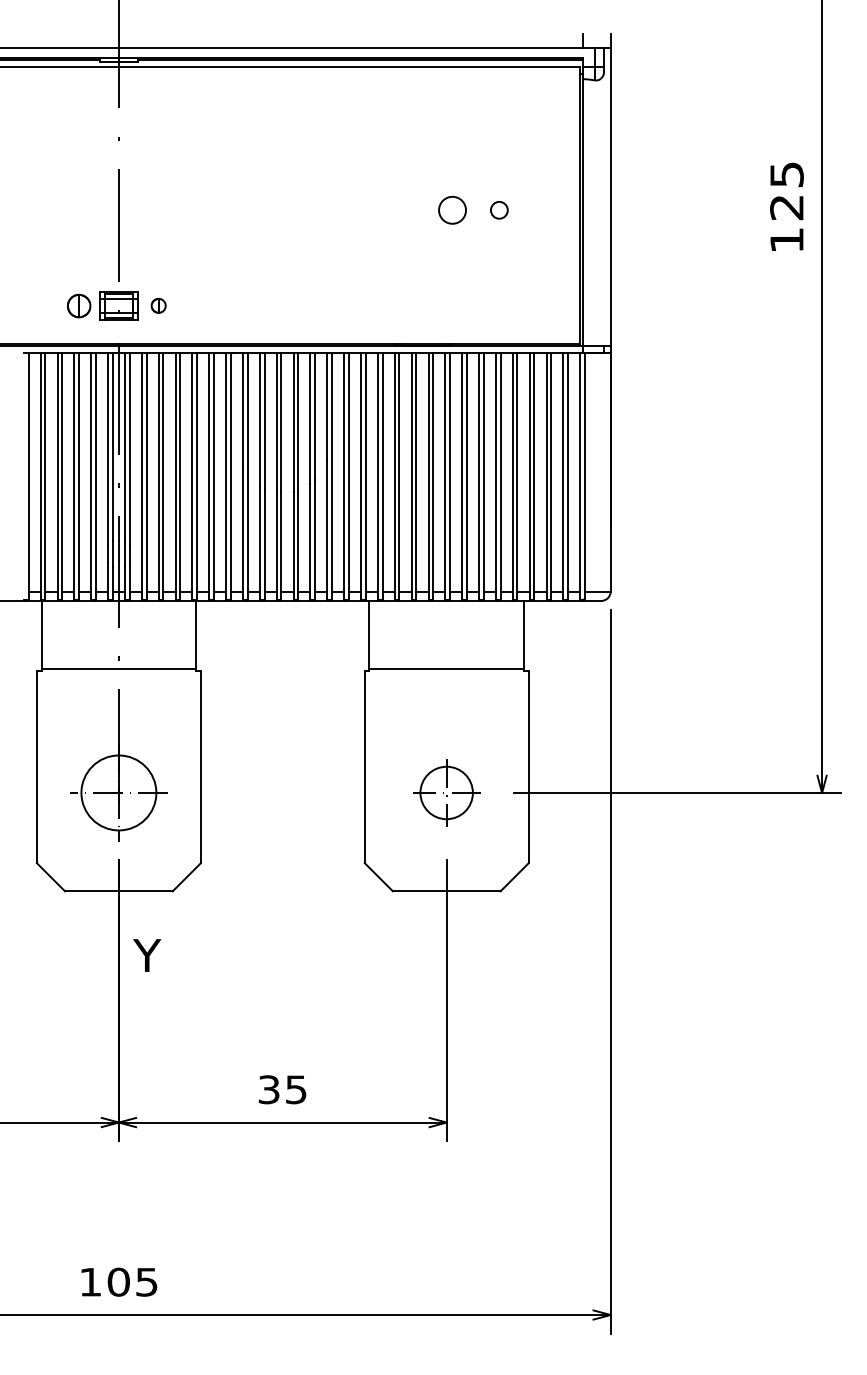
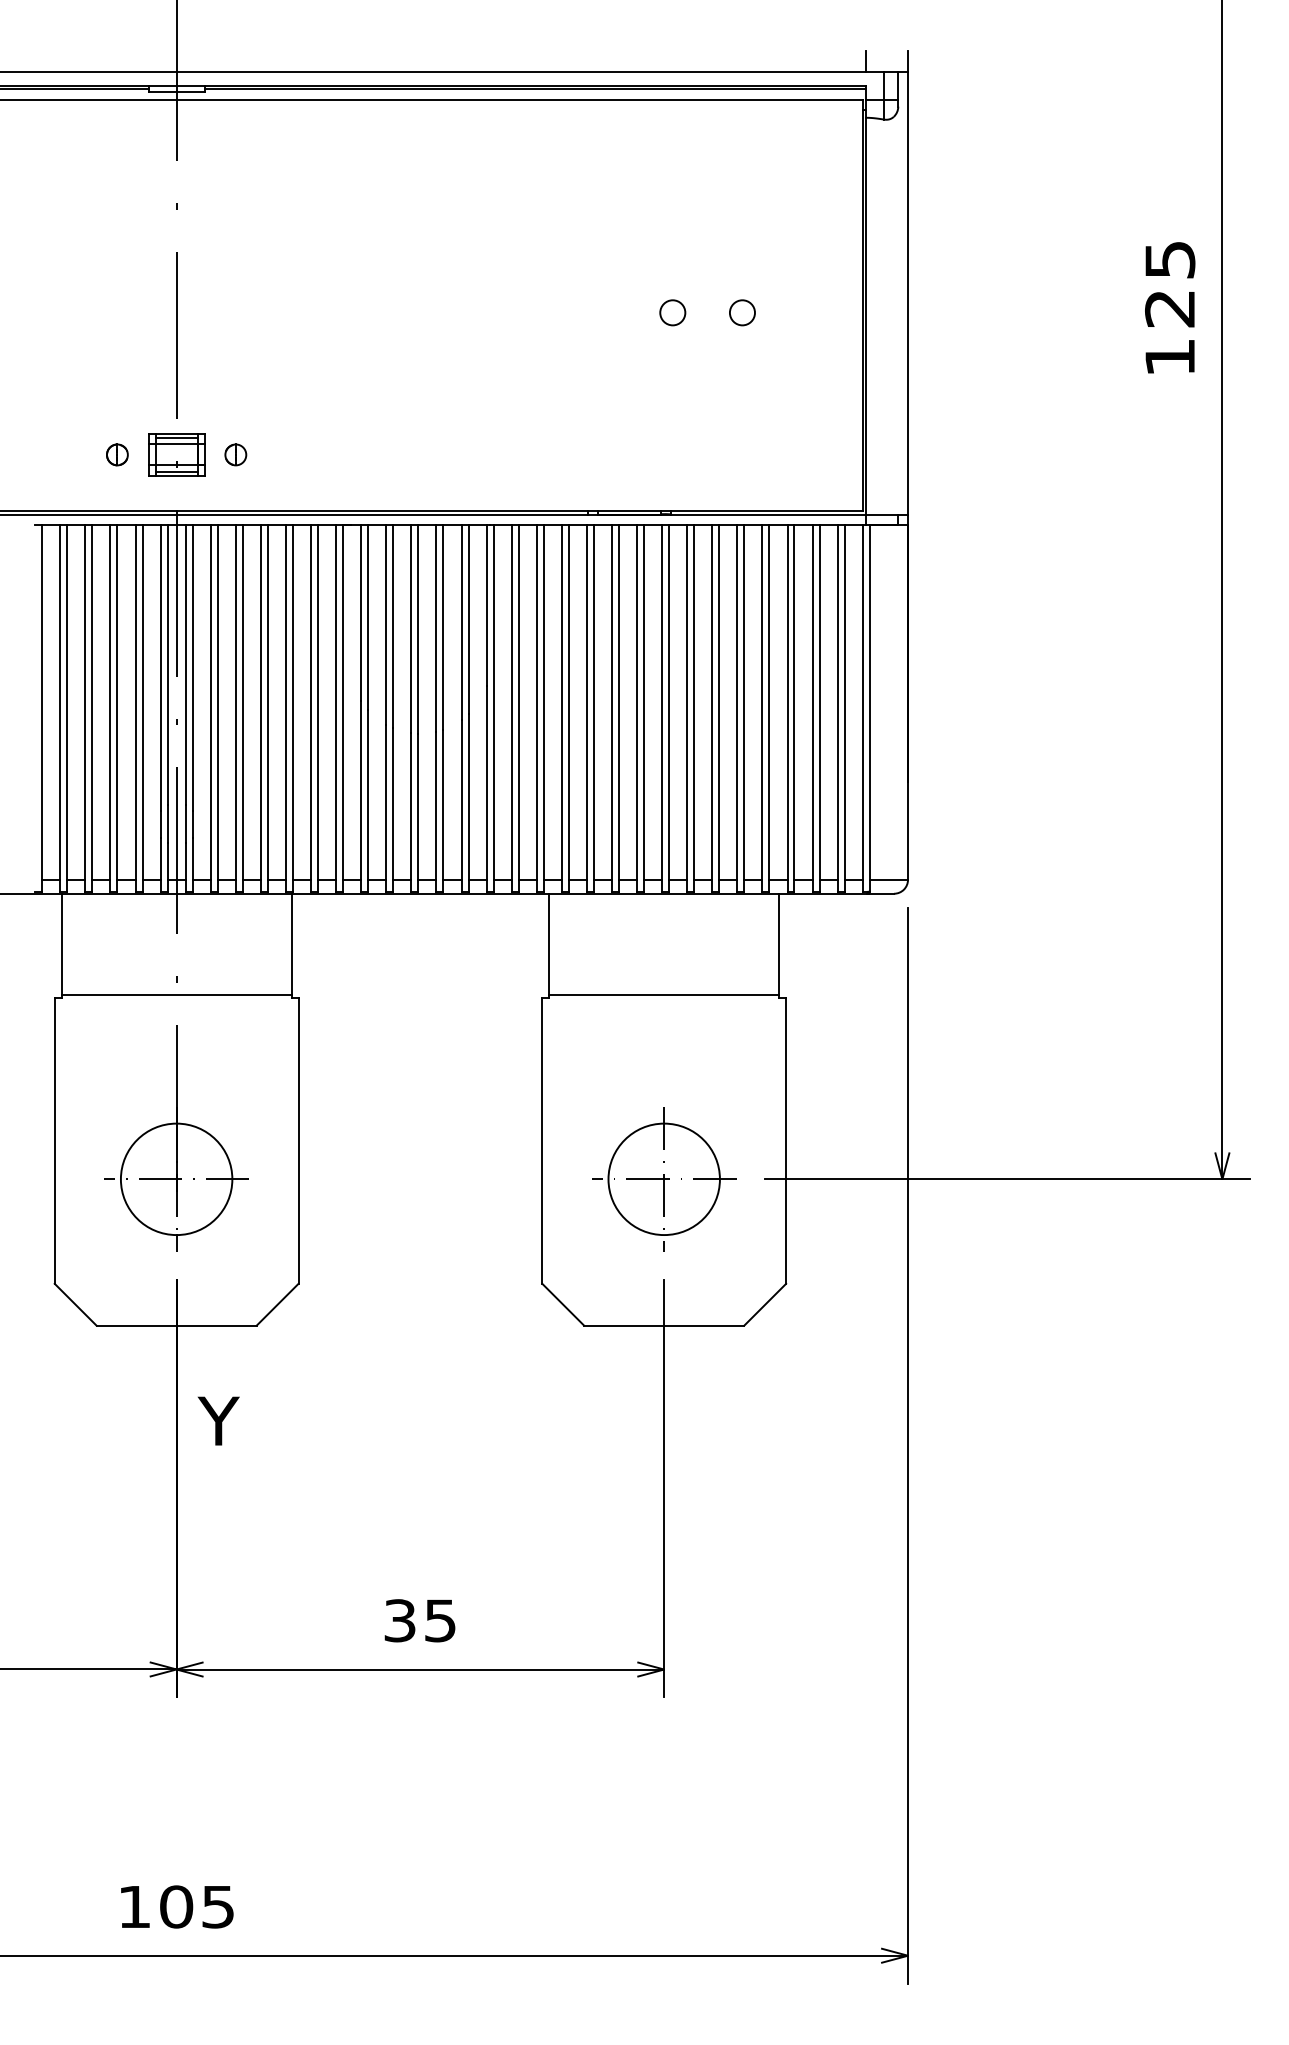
circle: (452, 209) -> (672, 311), size x0.62
part: (78, 305) -> (116, 454), size x0.62
part: (446, 792) -> (663, 1178), size x1.43

